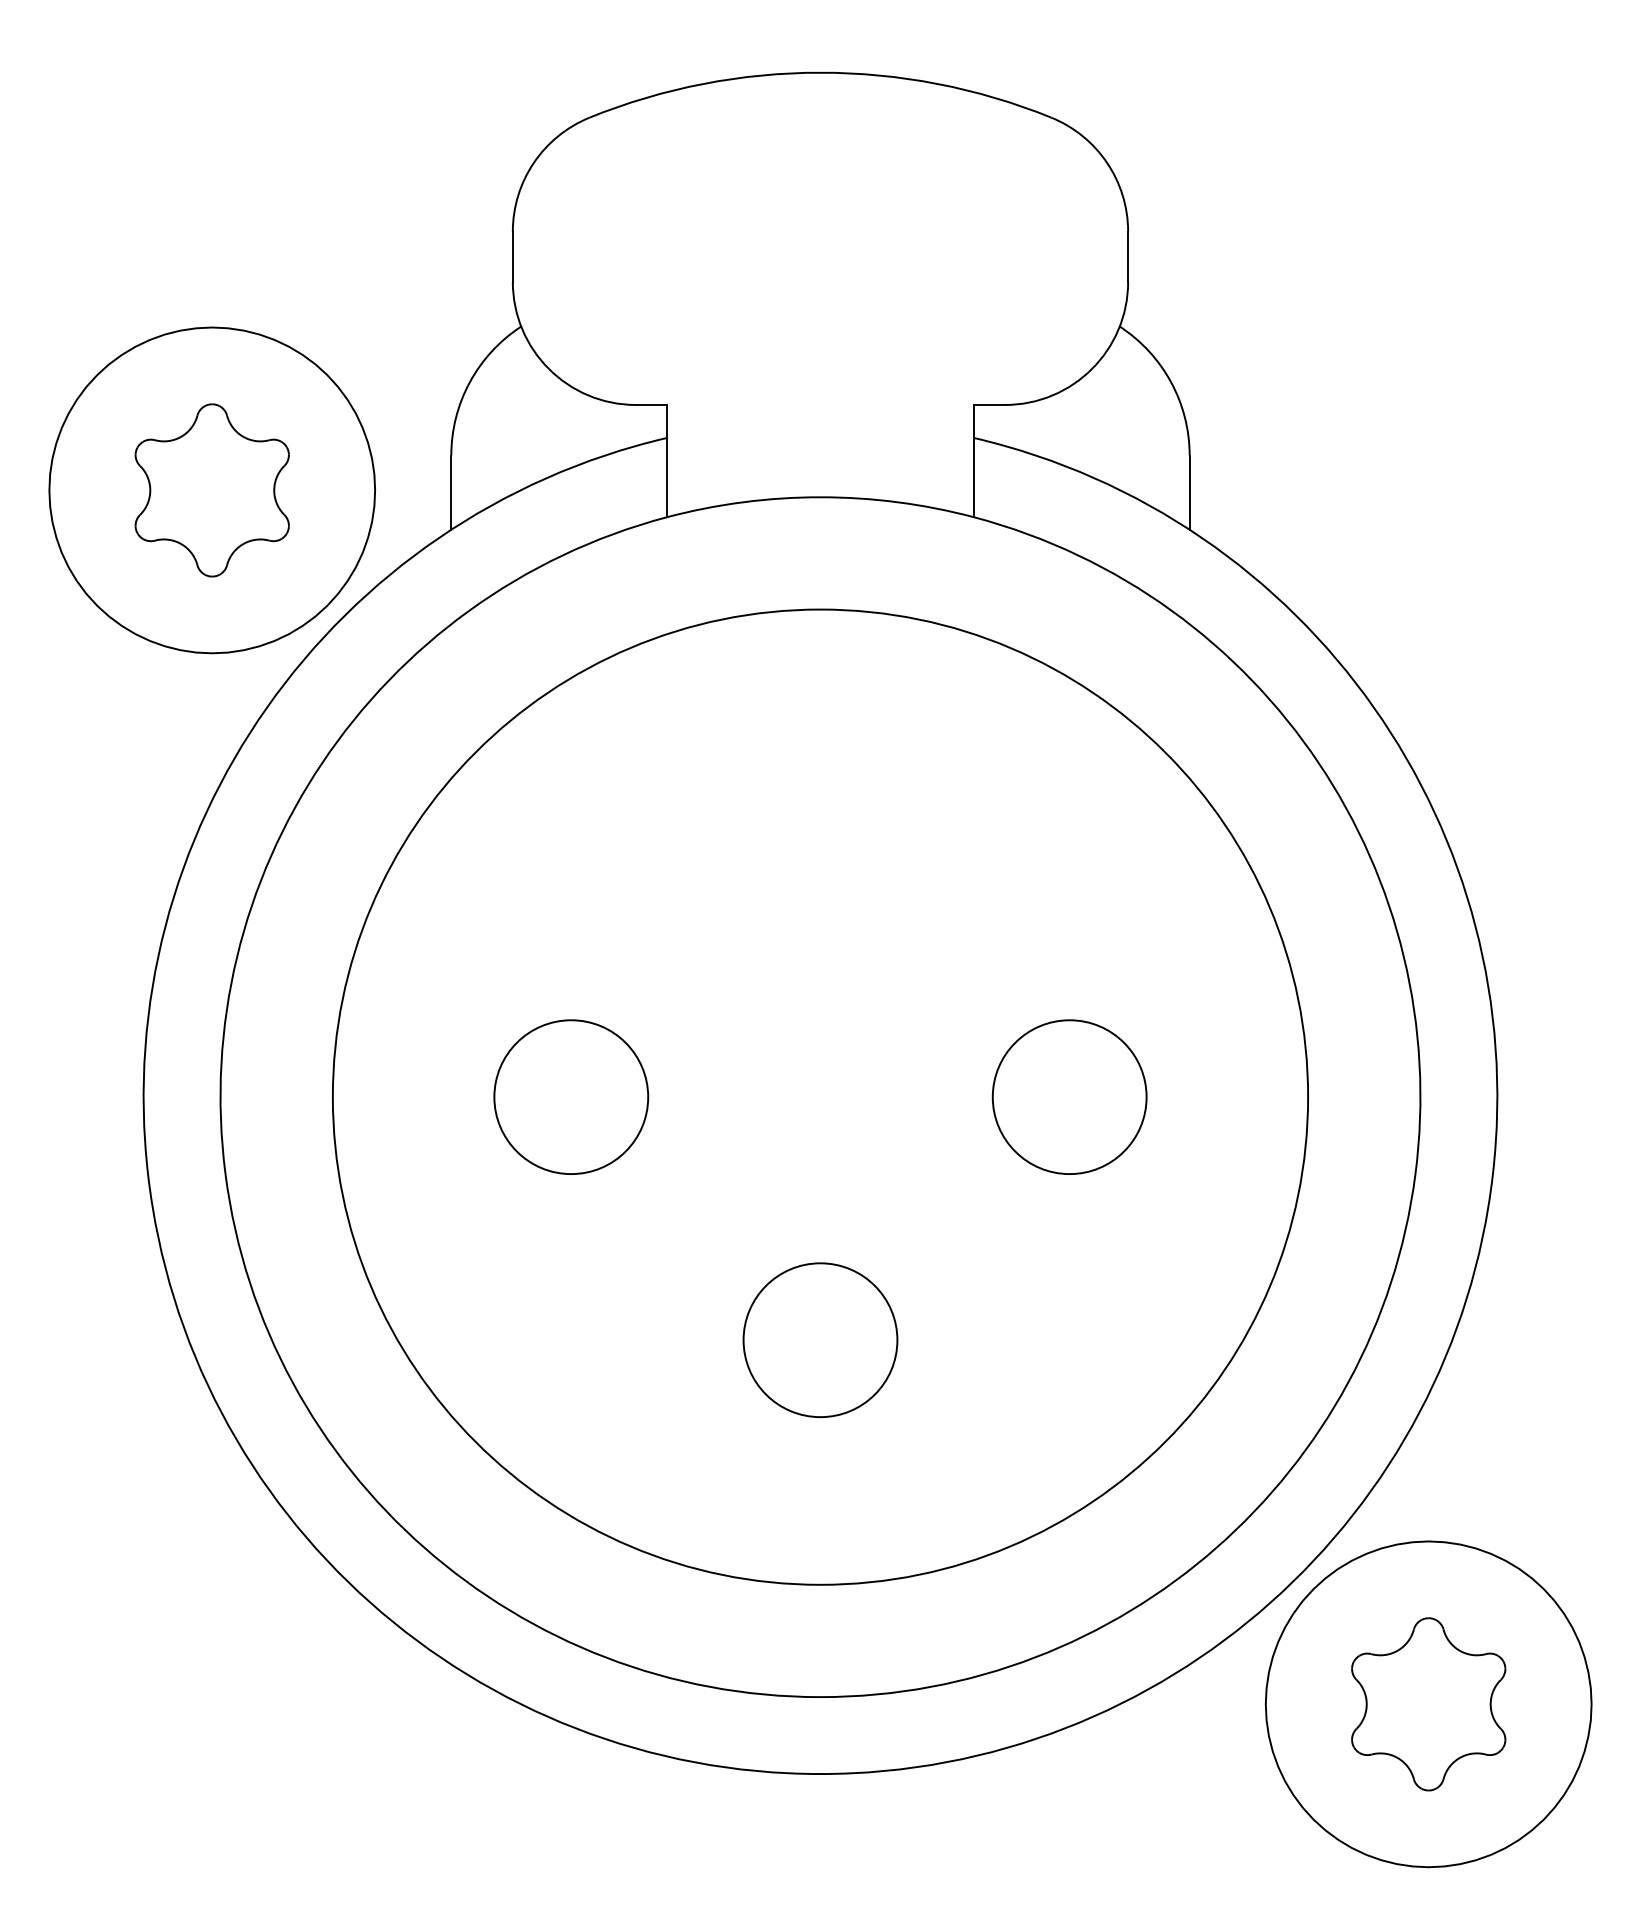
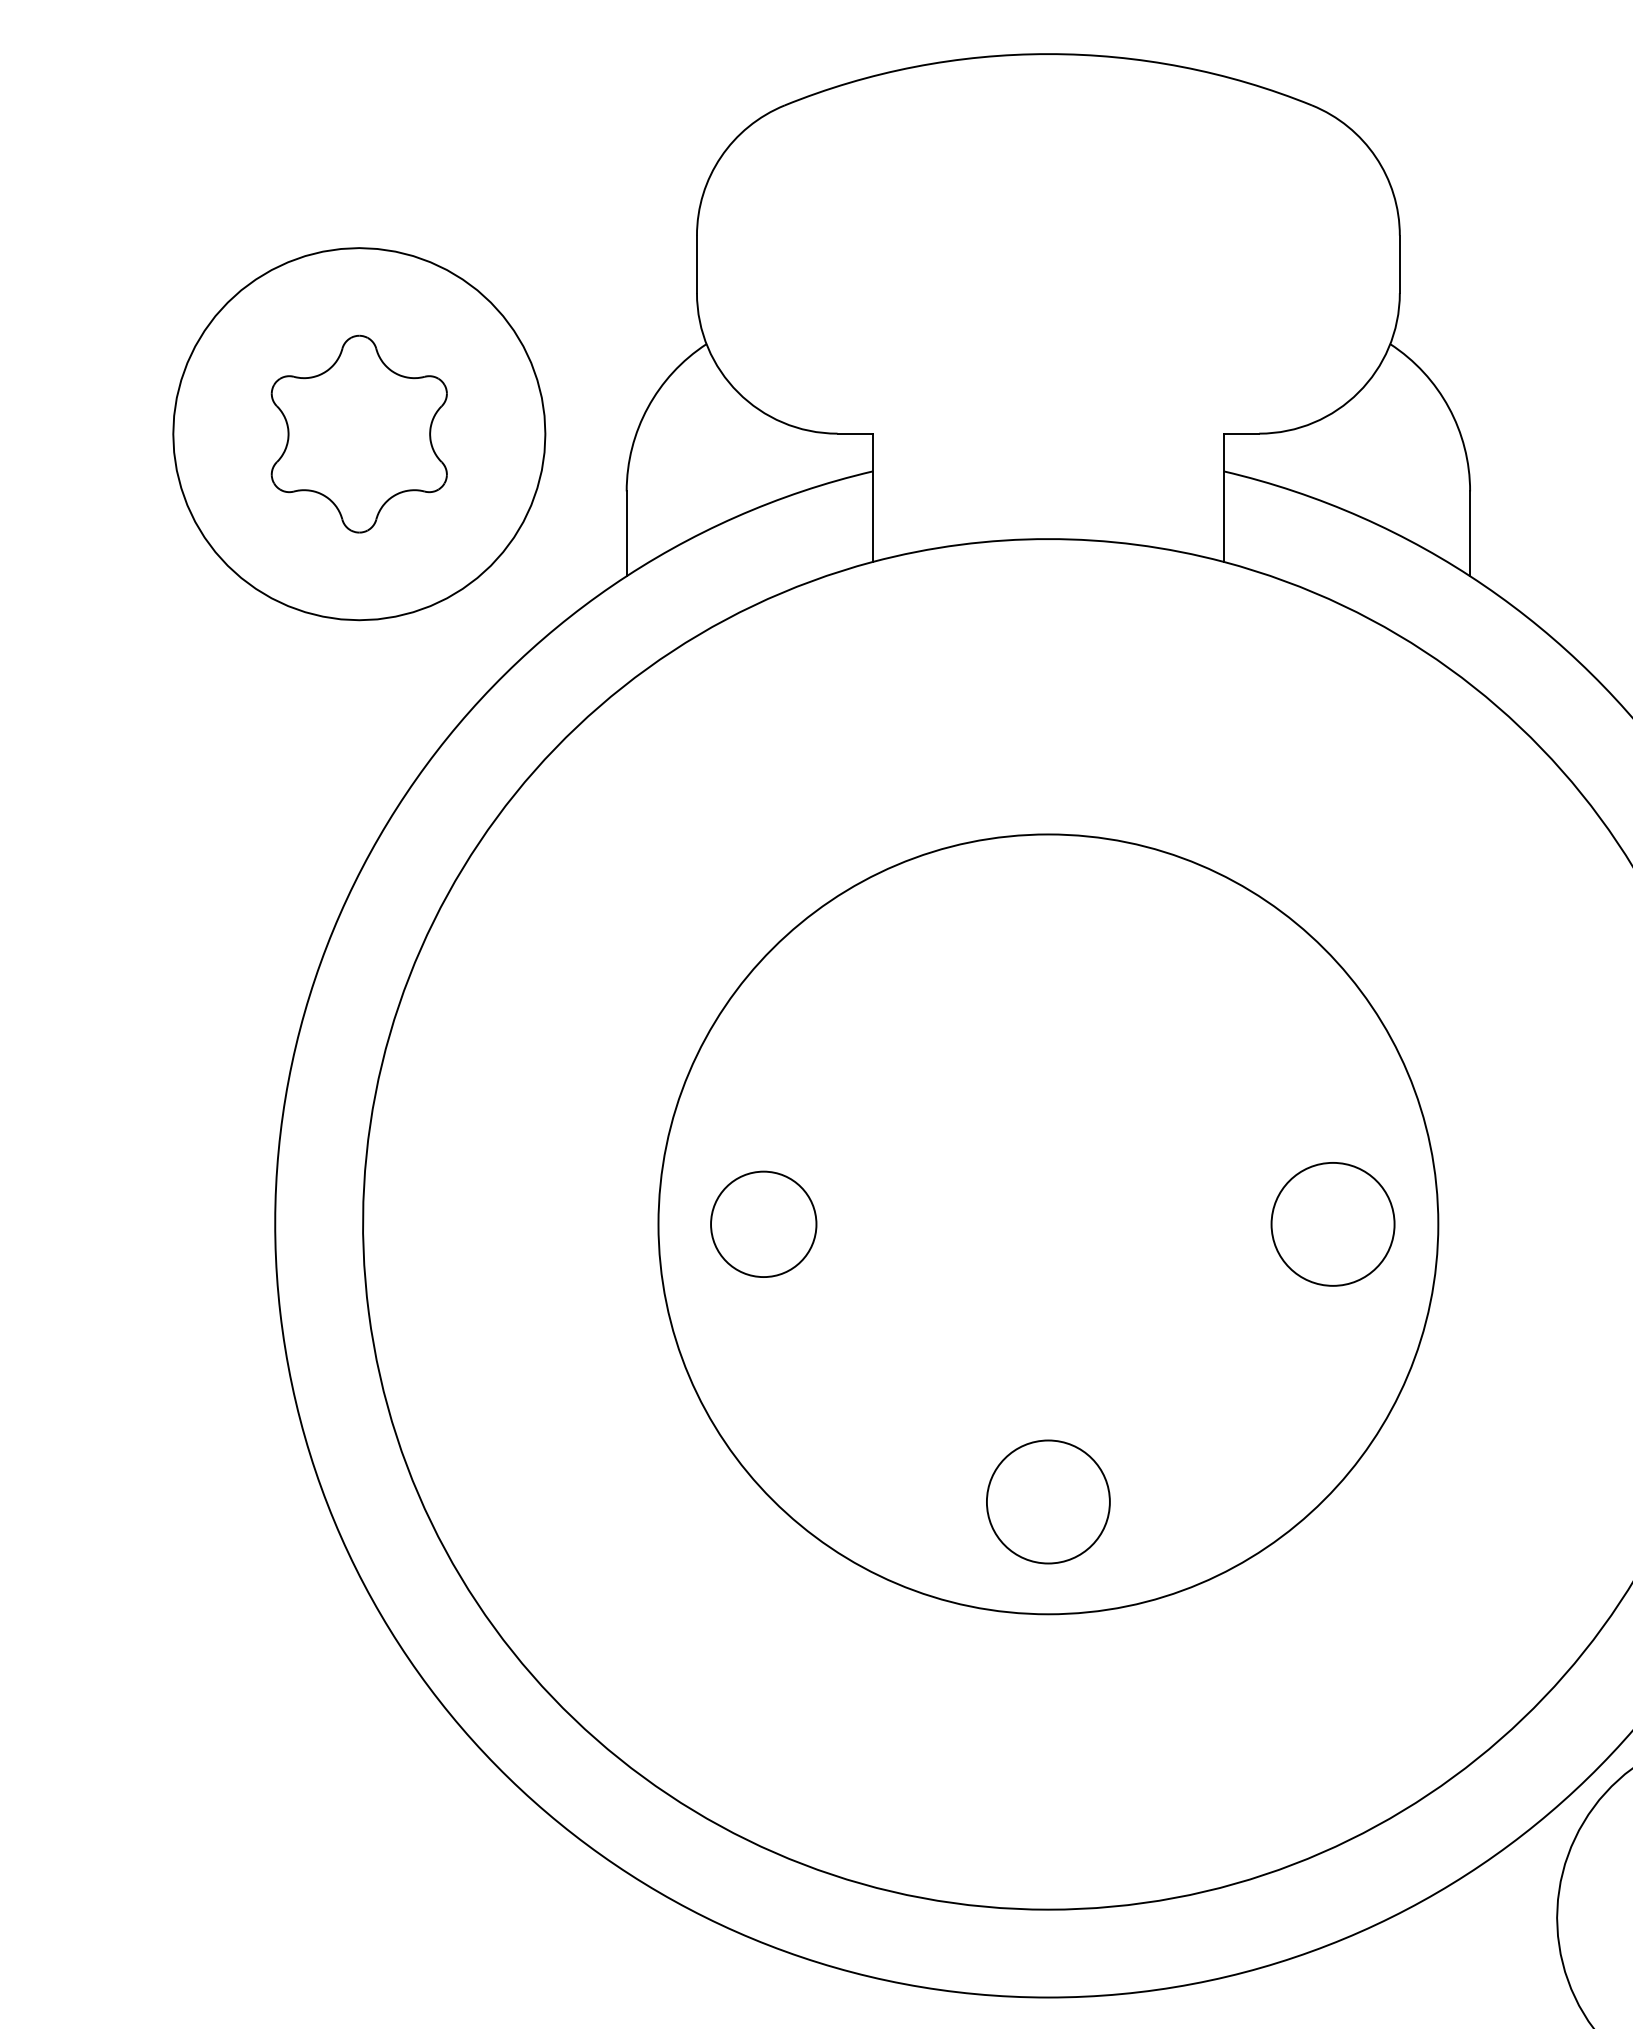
part: (211, 490) -> (358, 434), moved
circle: (820, 1096) -> (1048, 1223), size x0.7
circle: (571, 1097) -> (763, 1224), size x0.6
circle: (1069, 1097) -> (1332, 1224), size x0.7
circle: (820, 1340) -> (1048, 1502), size x0.7

